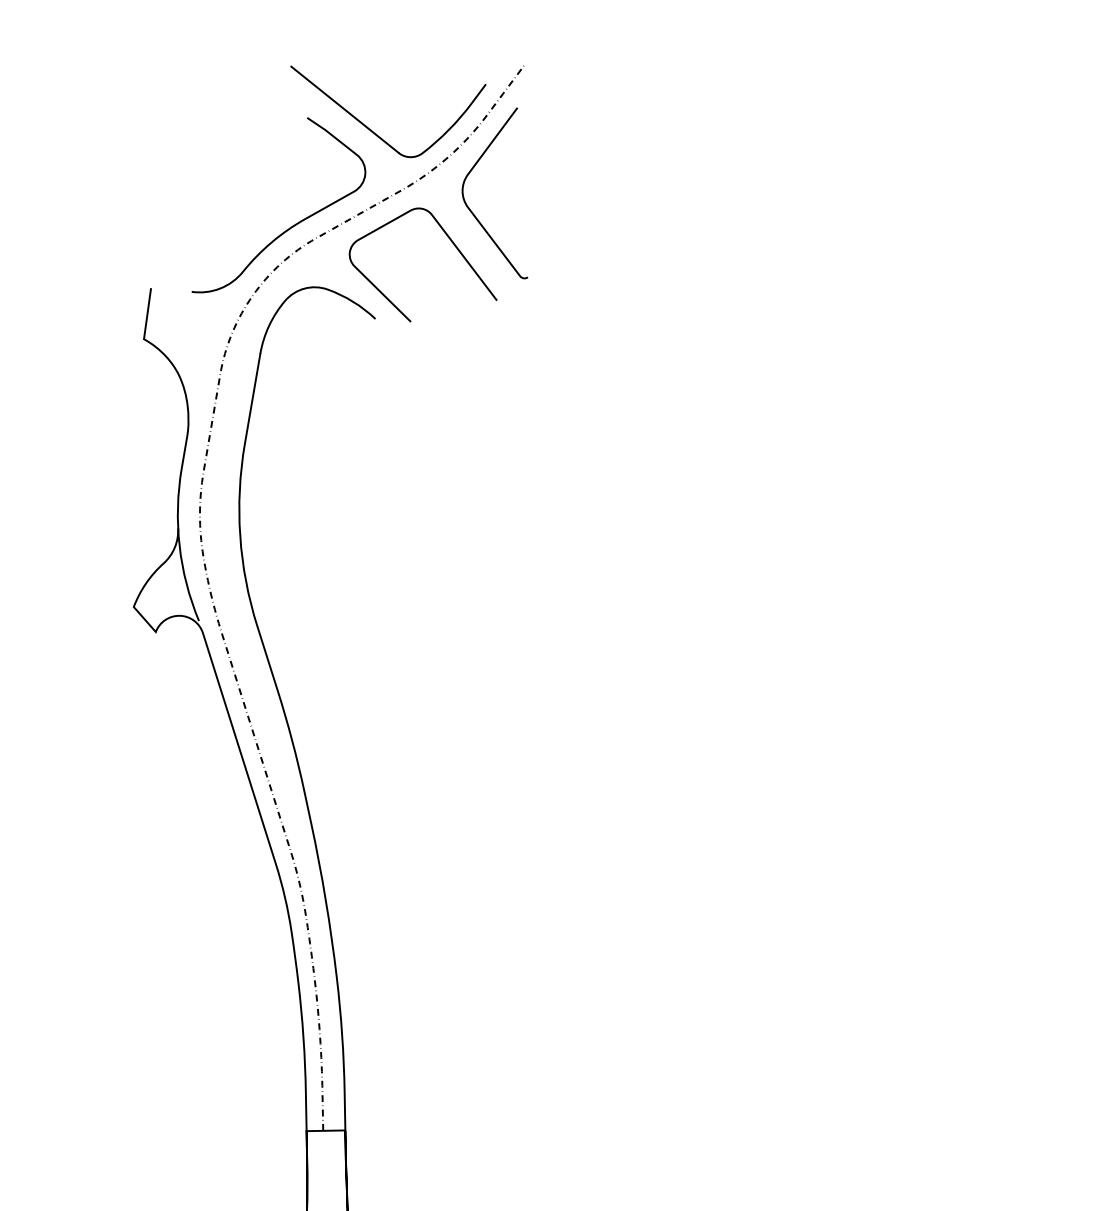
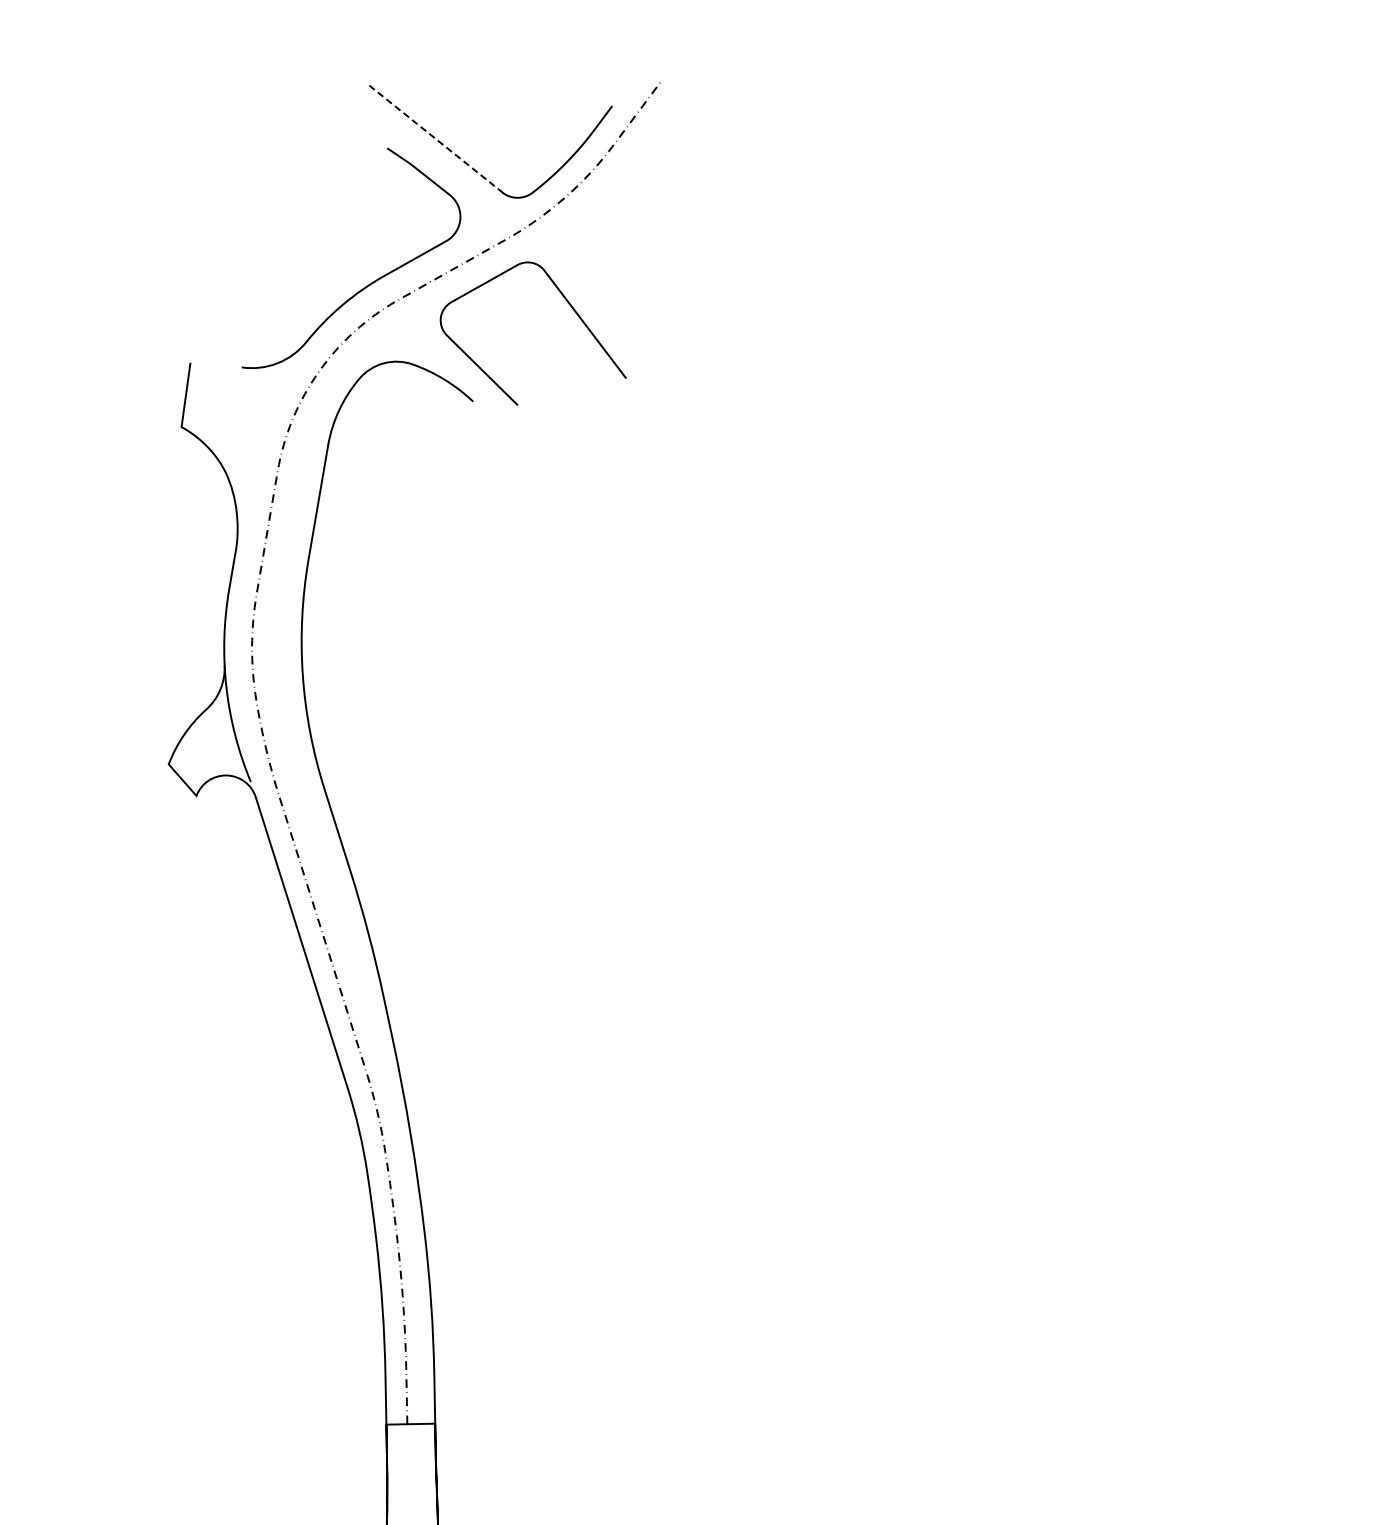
line: (344, 109) -> (434, 137), solid -> dashed
curve: (471, 210) -> (594, 265), removed

